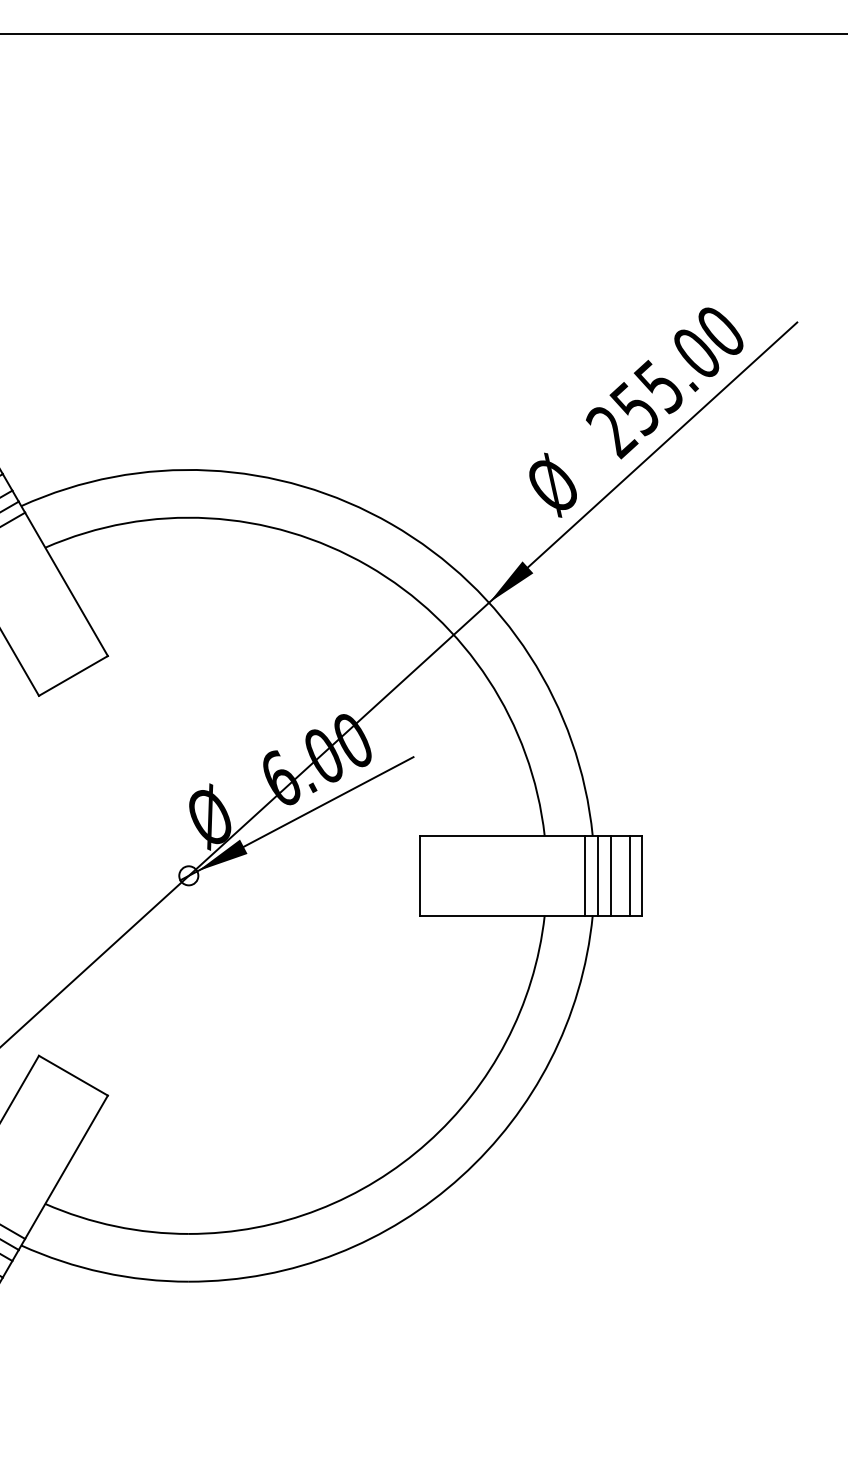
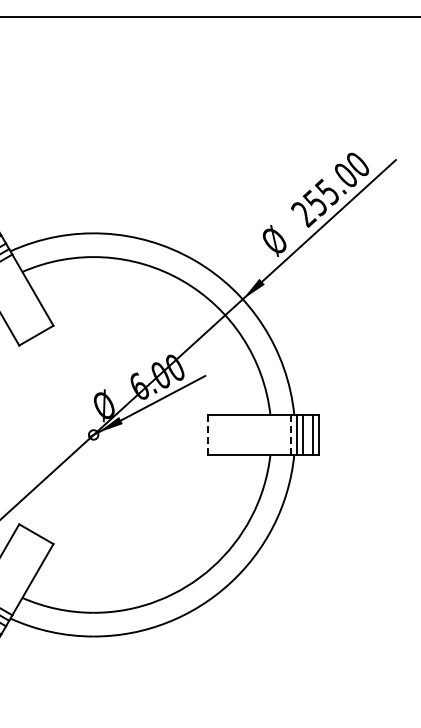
line: (419, 874) -> (208, 434), solid -> dashed
line: (585, 874) -> (290, 434), solid -> dashed

